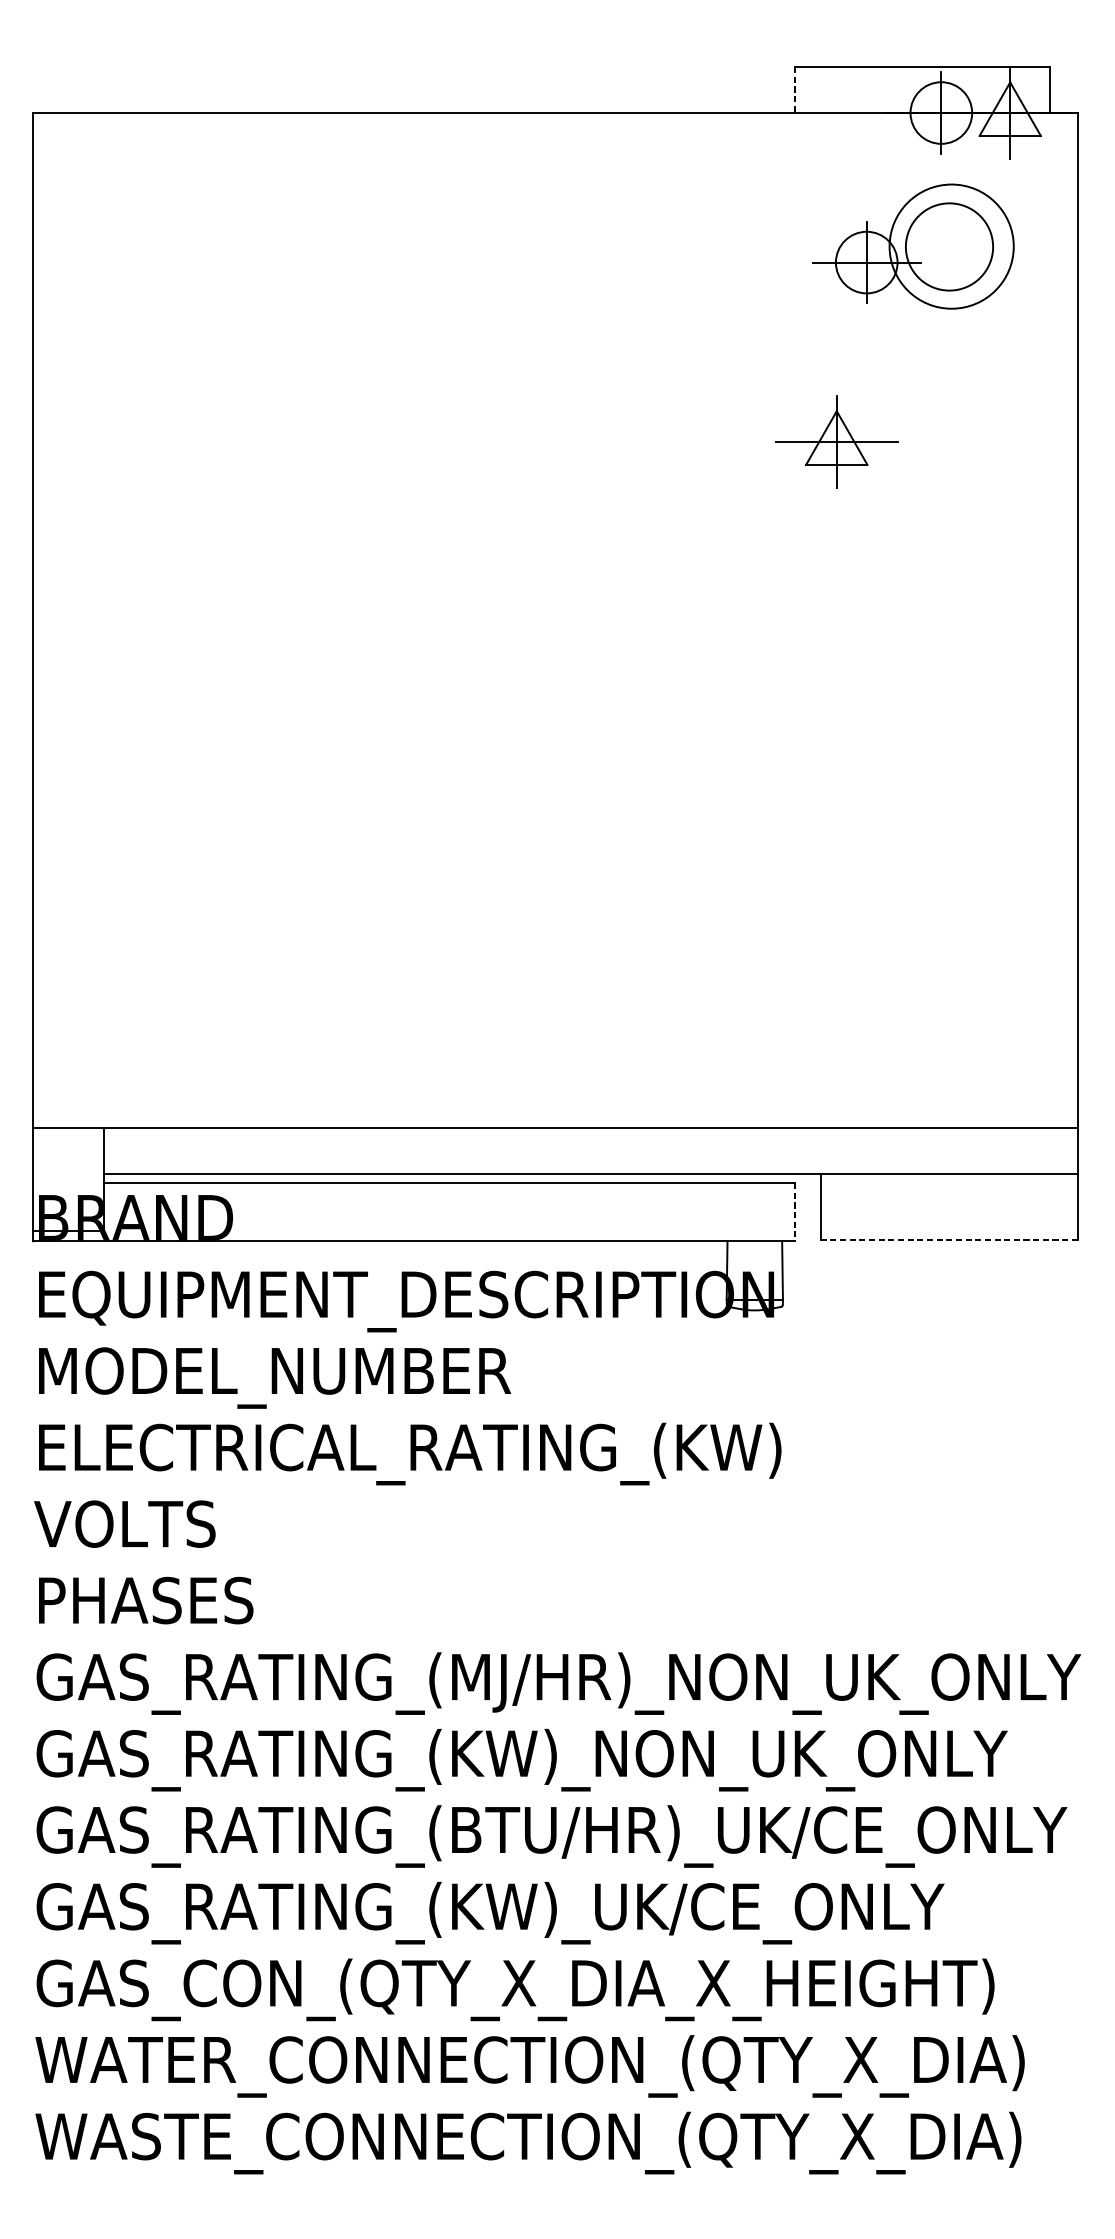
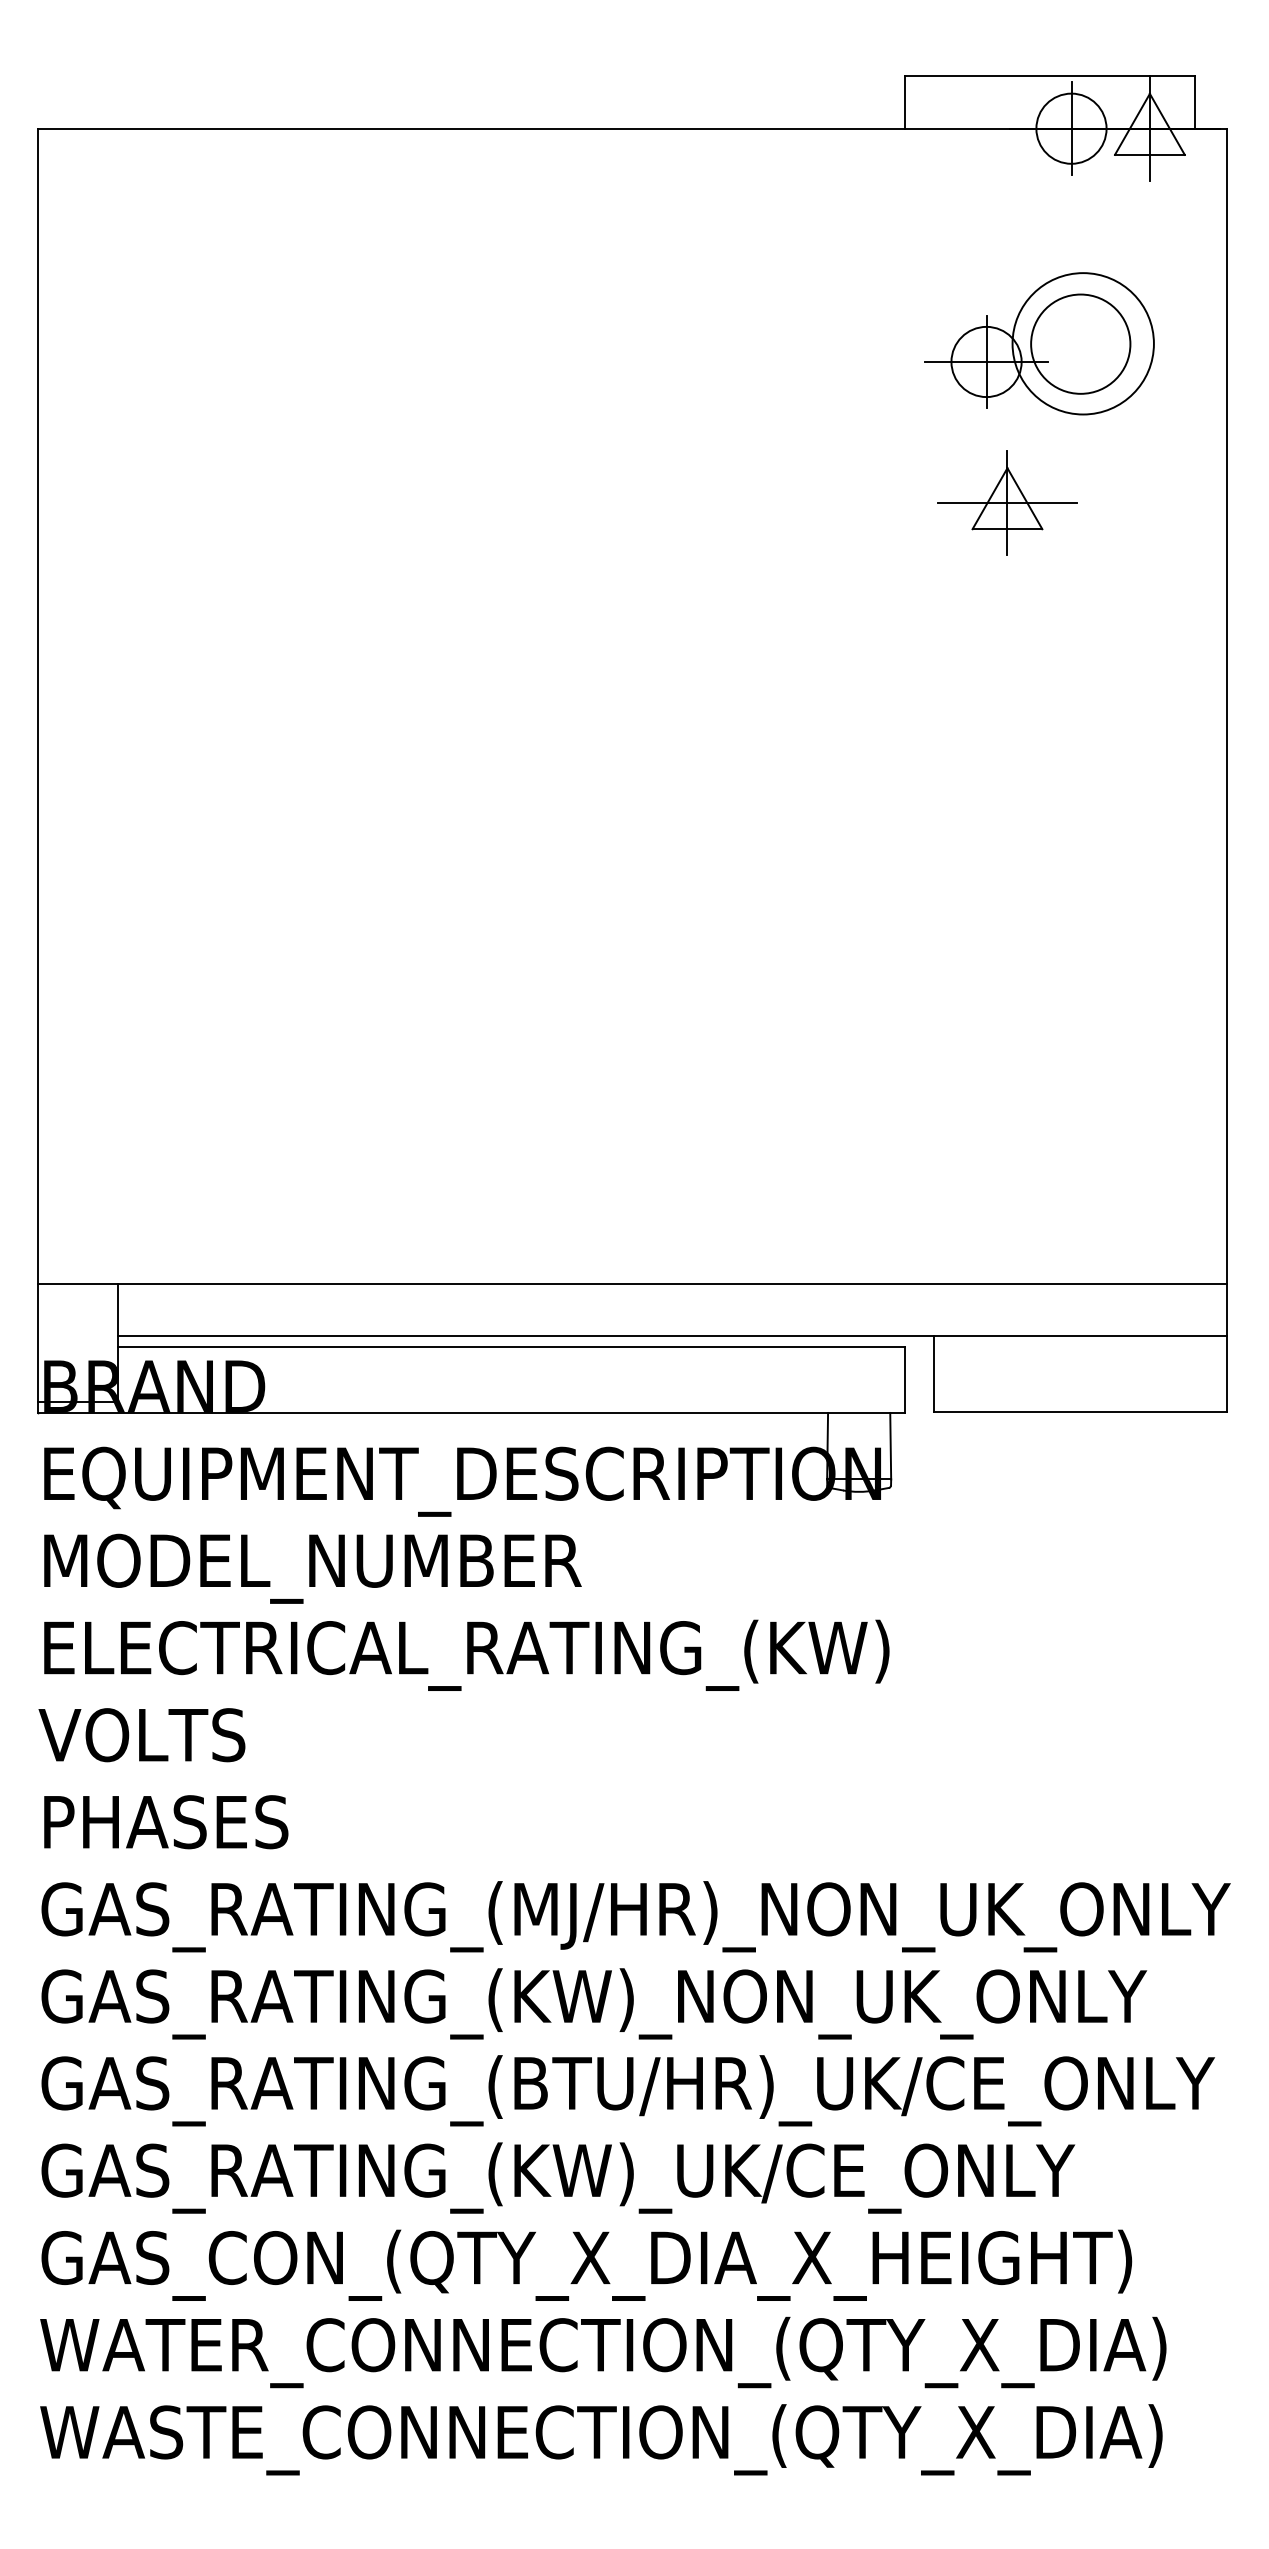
line: (795, 90) -> (905, 103), dashed -> solid
part: (913, 246) -> (1039, 343), moved
part: (836, 441) -> (1007, 502), moved
line: (794, 1211) -> (904, 1379), dashed -> solid
line: (949, 1240) -> (1080, 1412), dashed -> solid

